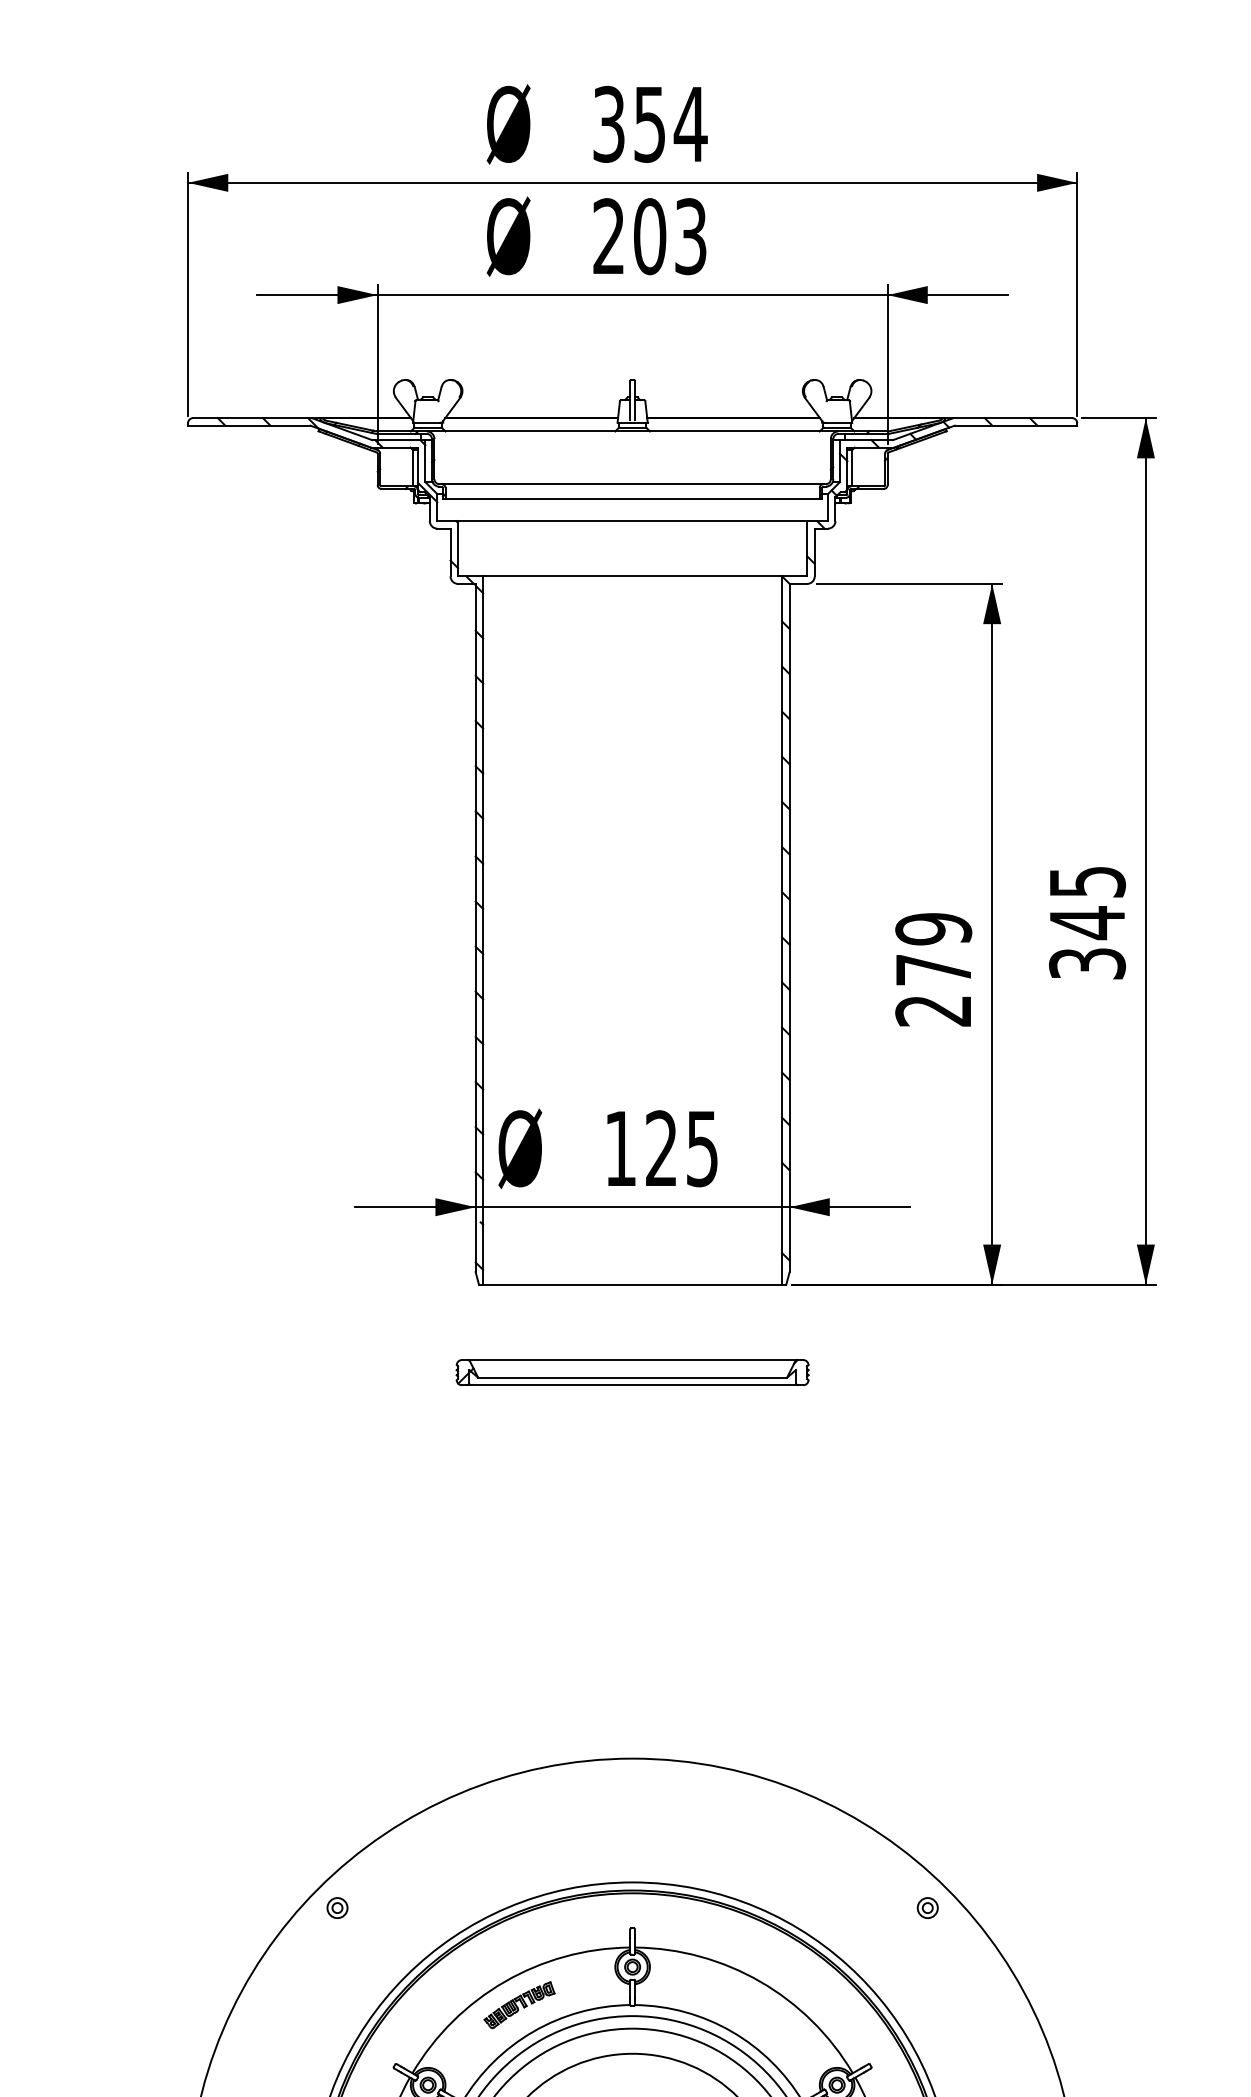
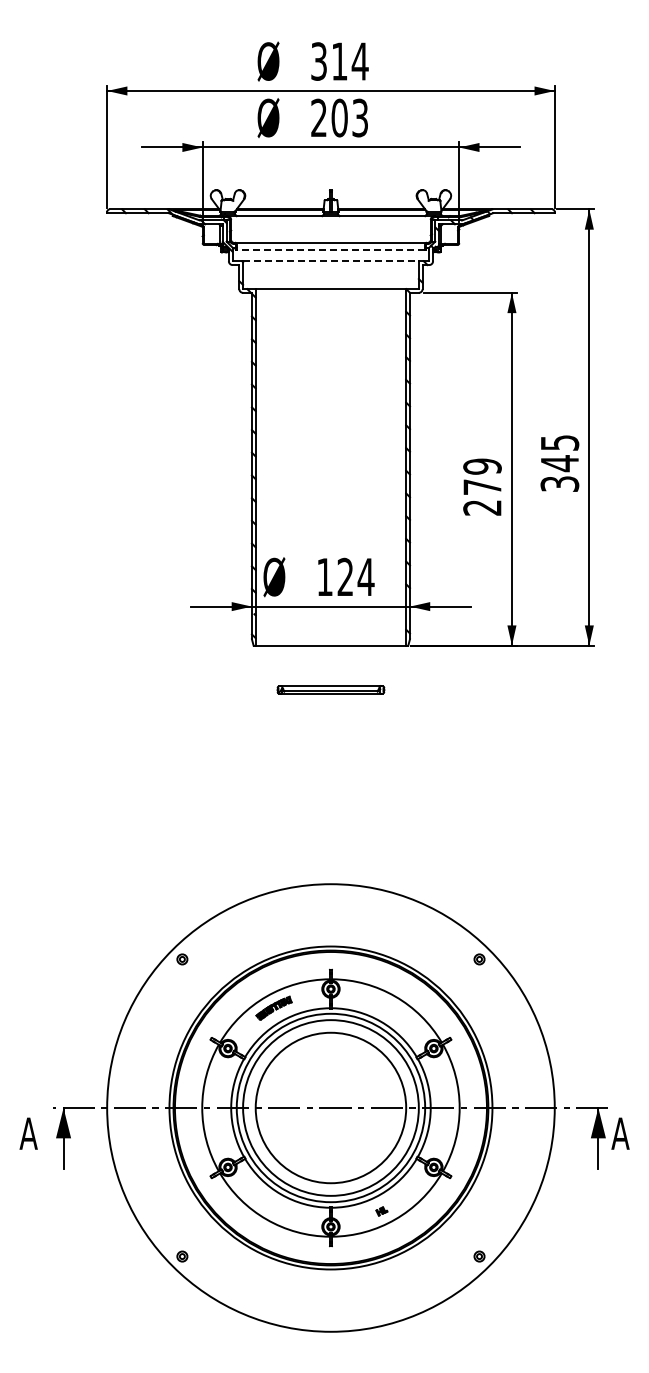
text: (649, 124) -> (339, 61), 354 -> 314
line: (631, 499) -> (330, 250), solid -> dashed
line: (631, 521) -> (330, 261), solid -> dashed
text: (701, 1149) -> (365, 577), 125 -> 124
part: (631, 1371) -> (330, 689), size x0.6

